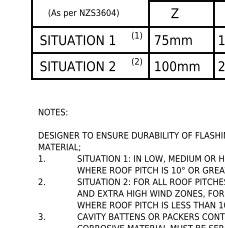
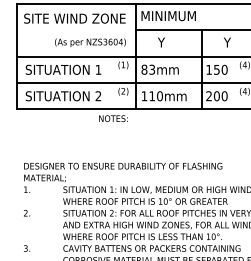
text: (83, 13) -> (90, 42), moved
text: (174, 13) -> (161, 42), Z -> Y
text: (160, 39) -> (147, 69), 75mm -> 83mm
text: (165, 66) -> (152, 96), 100mm -> 110mm
text: (53, 111) -> (113, 118), moved

